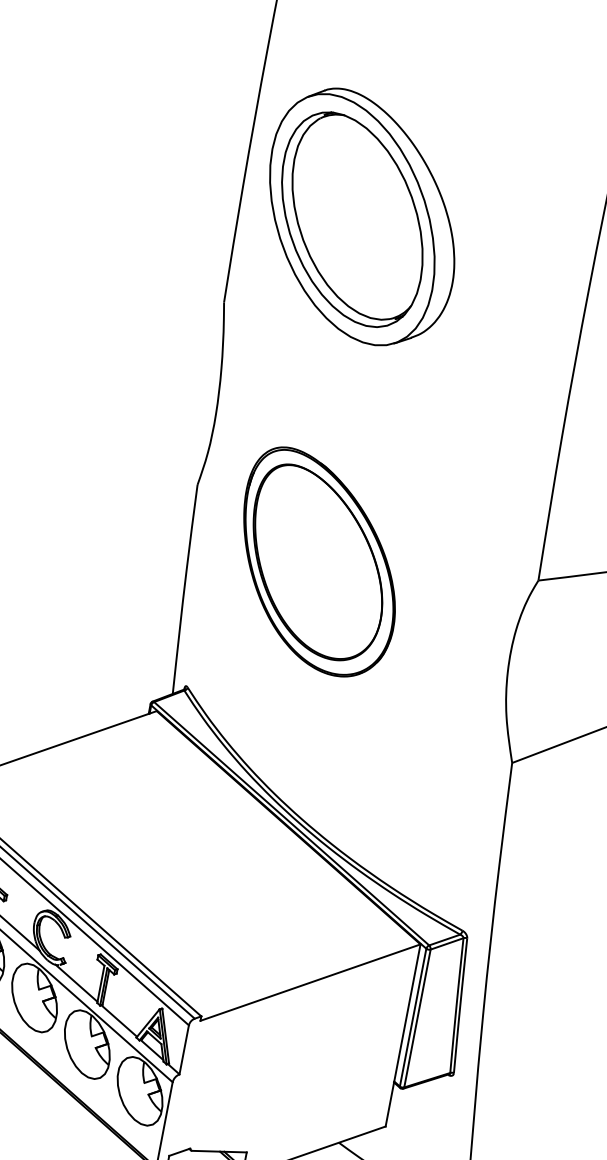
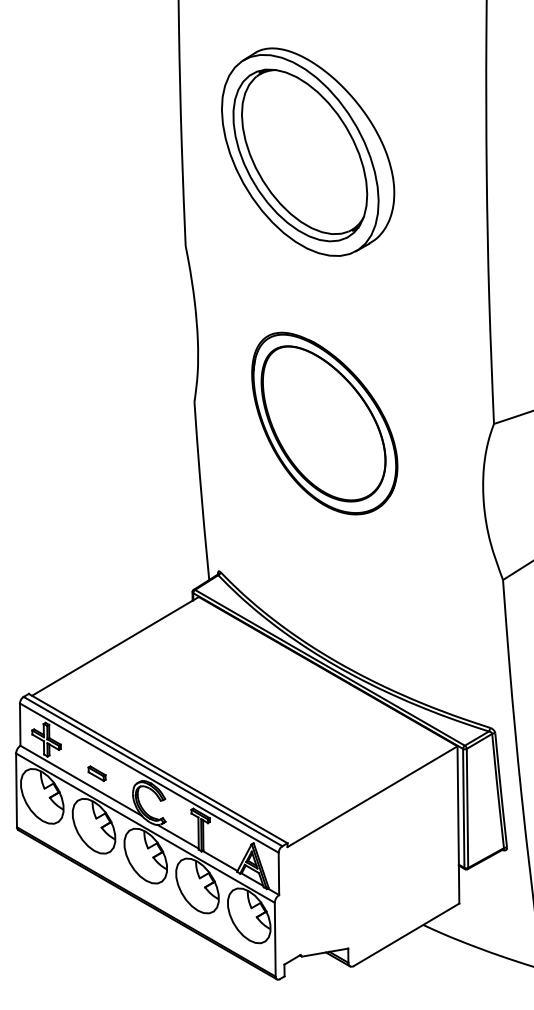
part: (362, 217) -> (308, 151), moved
part: (318, 563) -> (324, 423), moved

